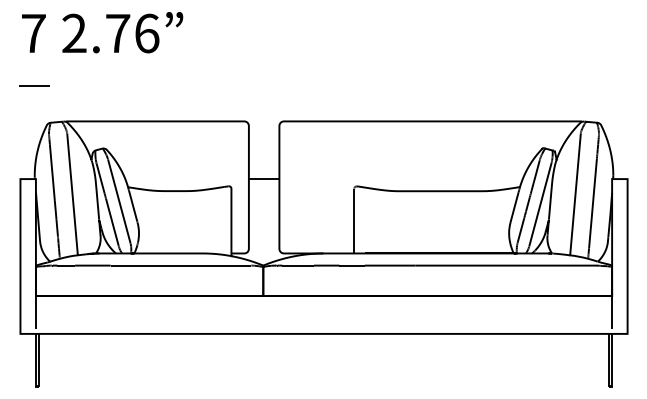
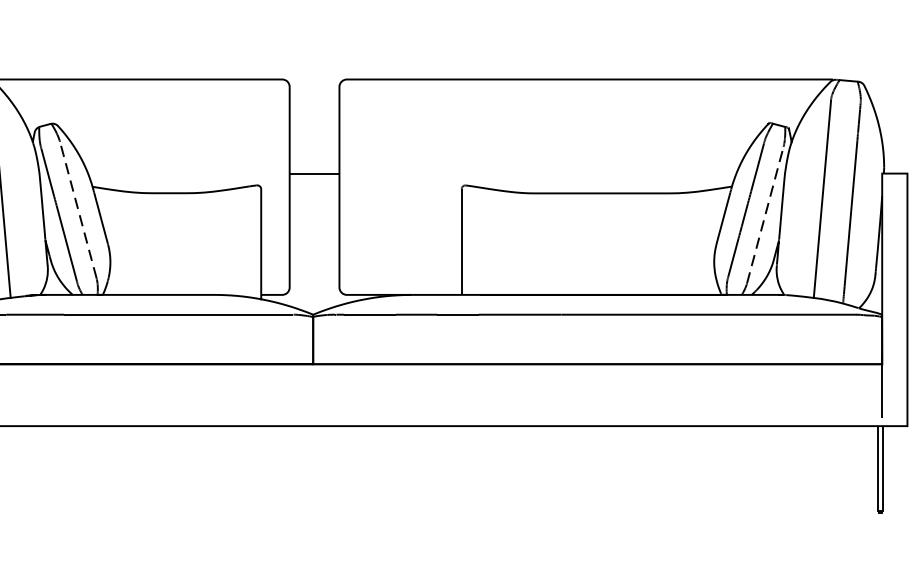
line: (119, 200) -> (78, 208), solid -> dashed
line: (540, 204) -> (765, 215), solid -> dashed

